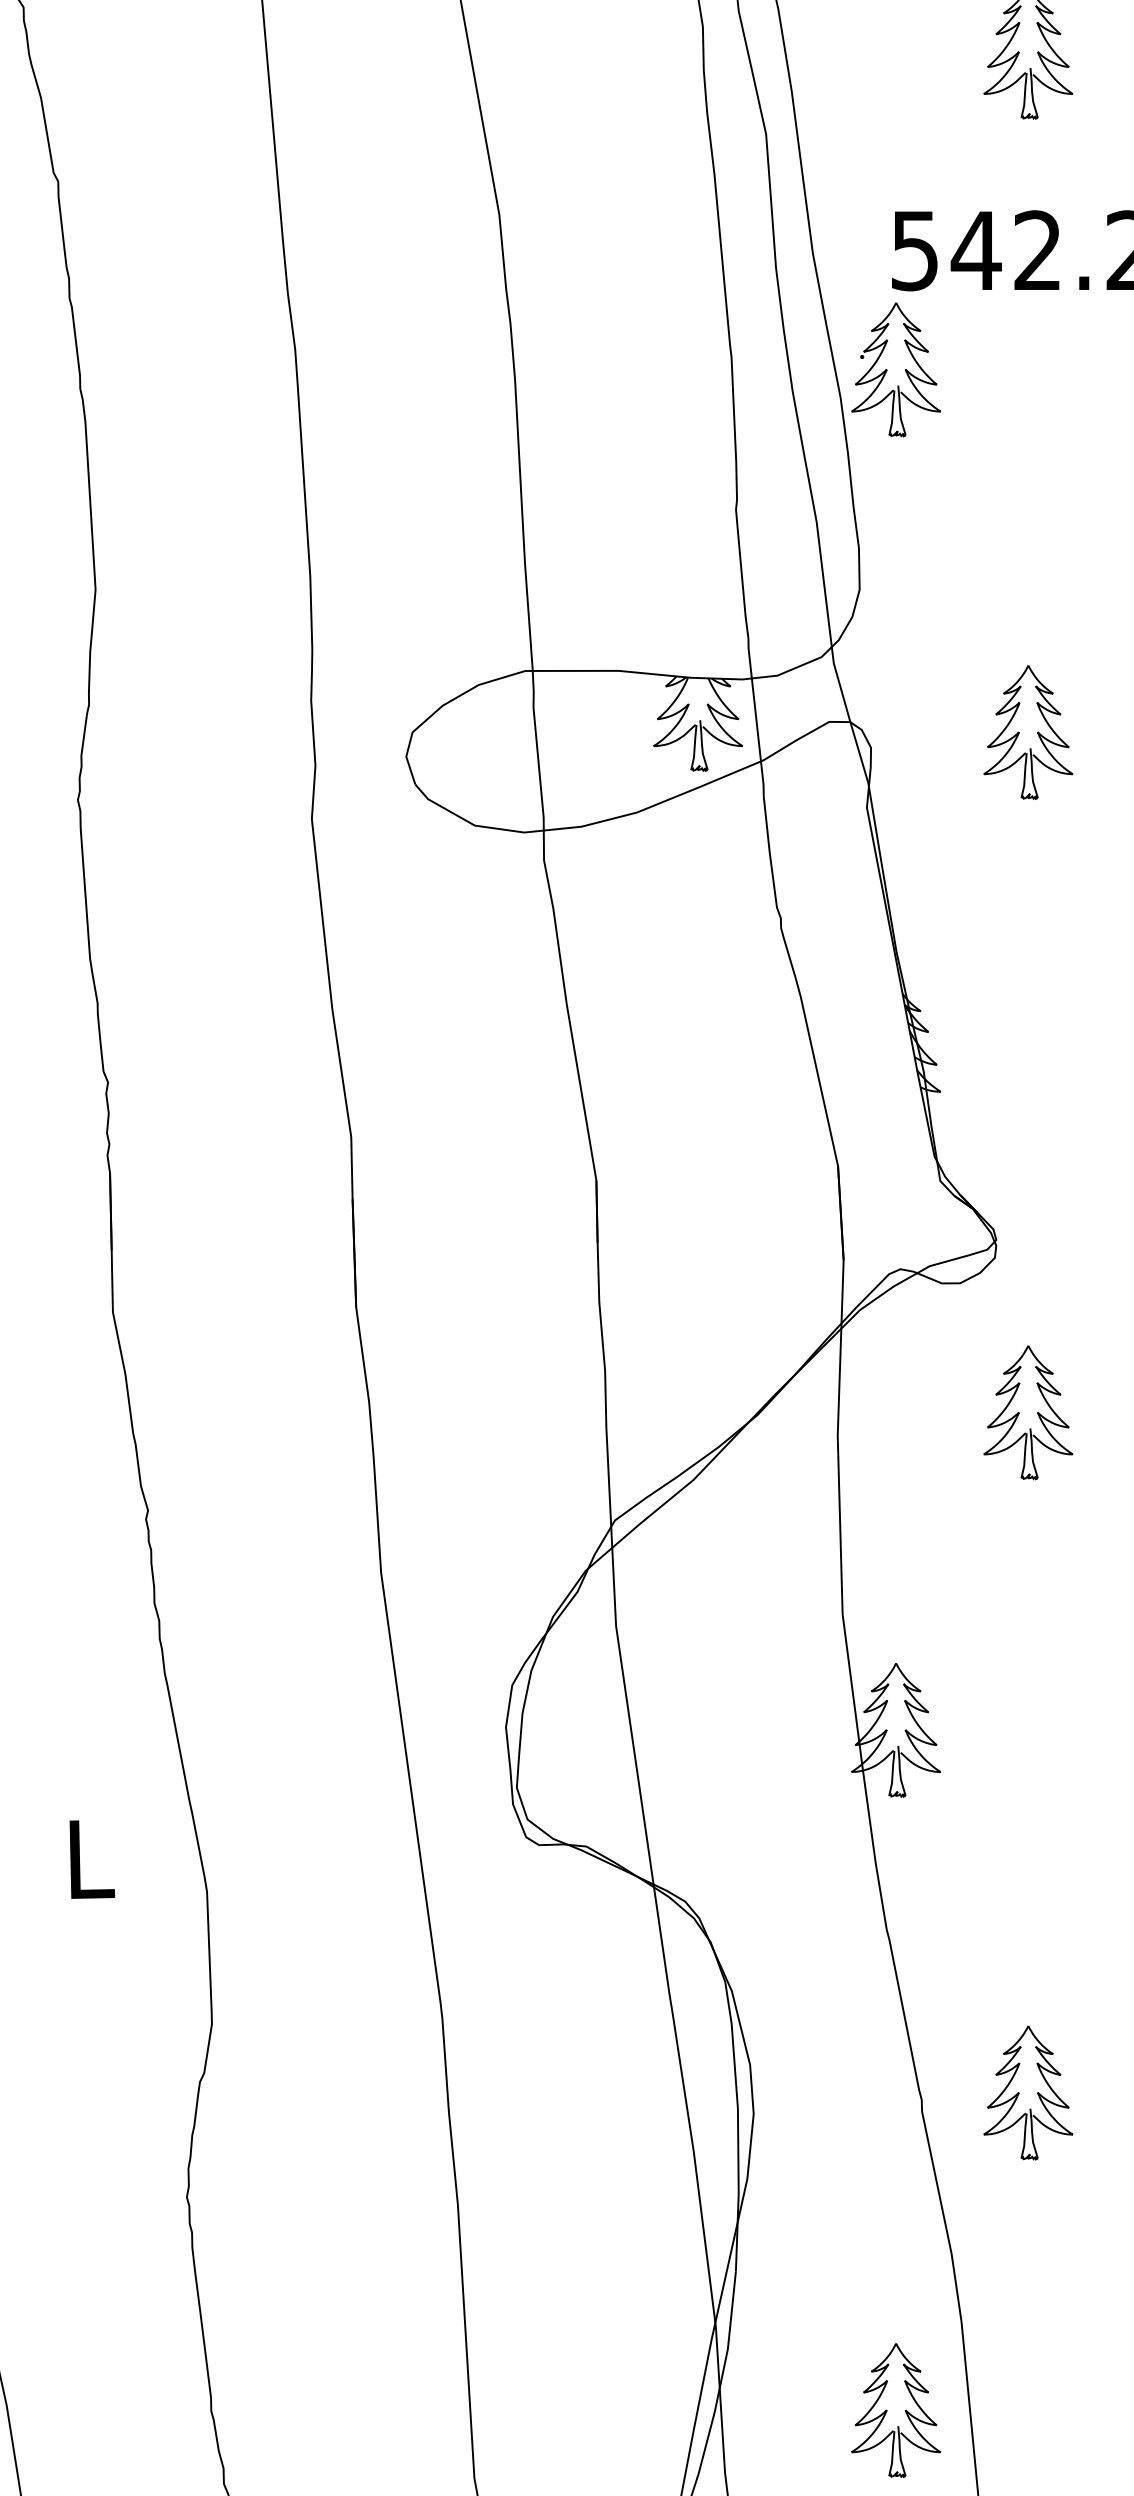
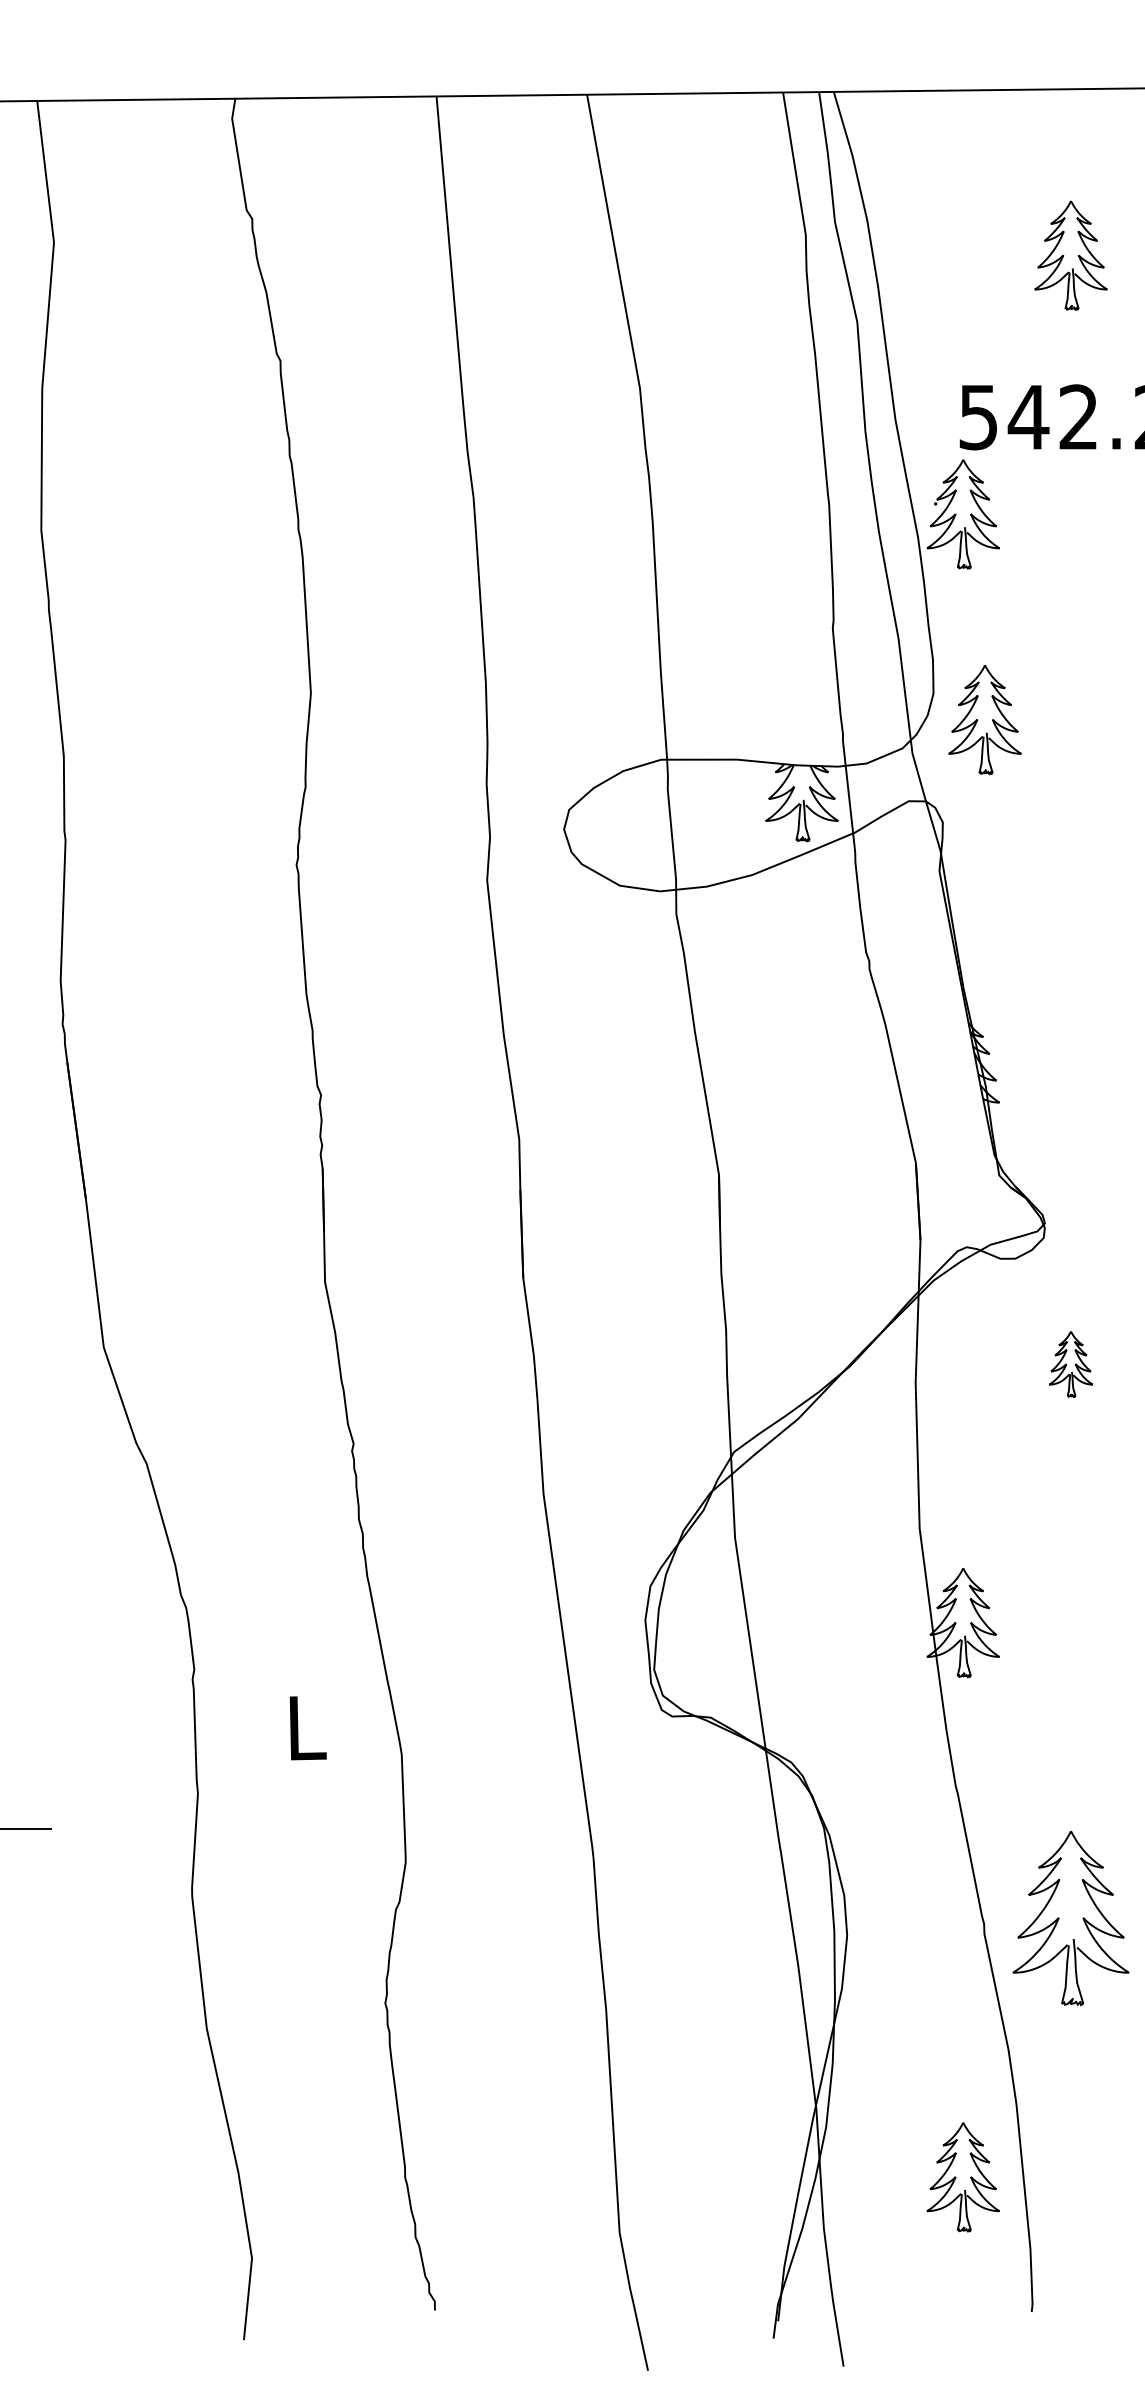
part: (1027, 733) -> (984, 720), moved
part: (1027, 1413) -> (1070, 1364), size x0.6
part: (1027, 2093) -> (1070, 1918), size x1.6

